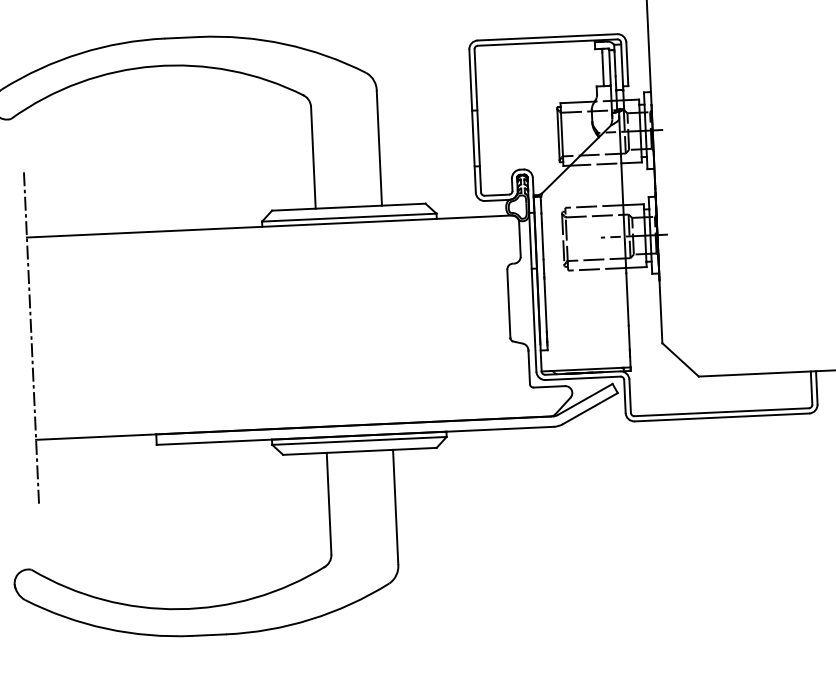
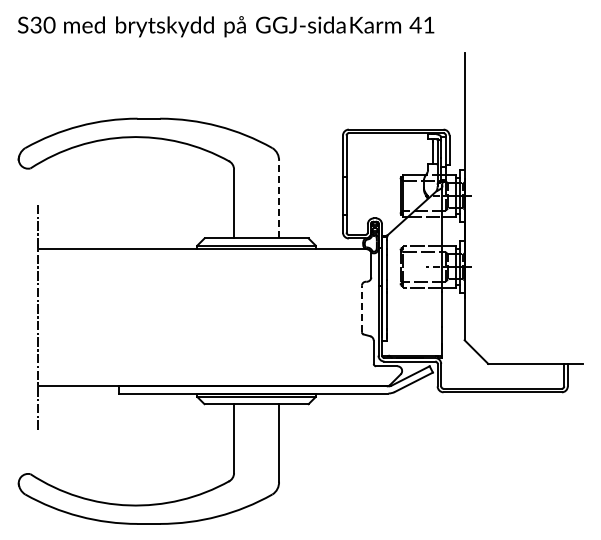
line: (380, 148) -> (279, 199), solid -> dashed
line: (508, 303) -> (361, 308), solid -> dashed

